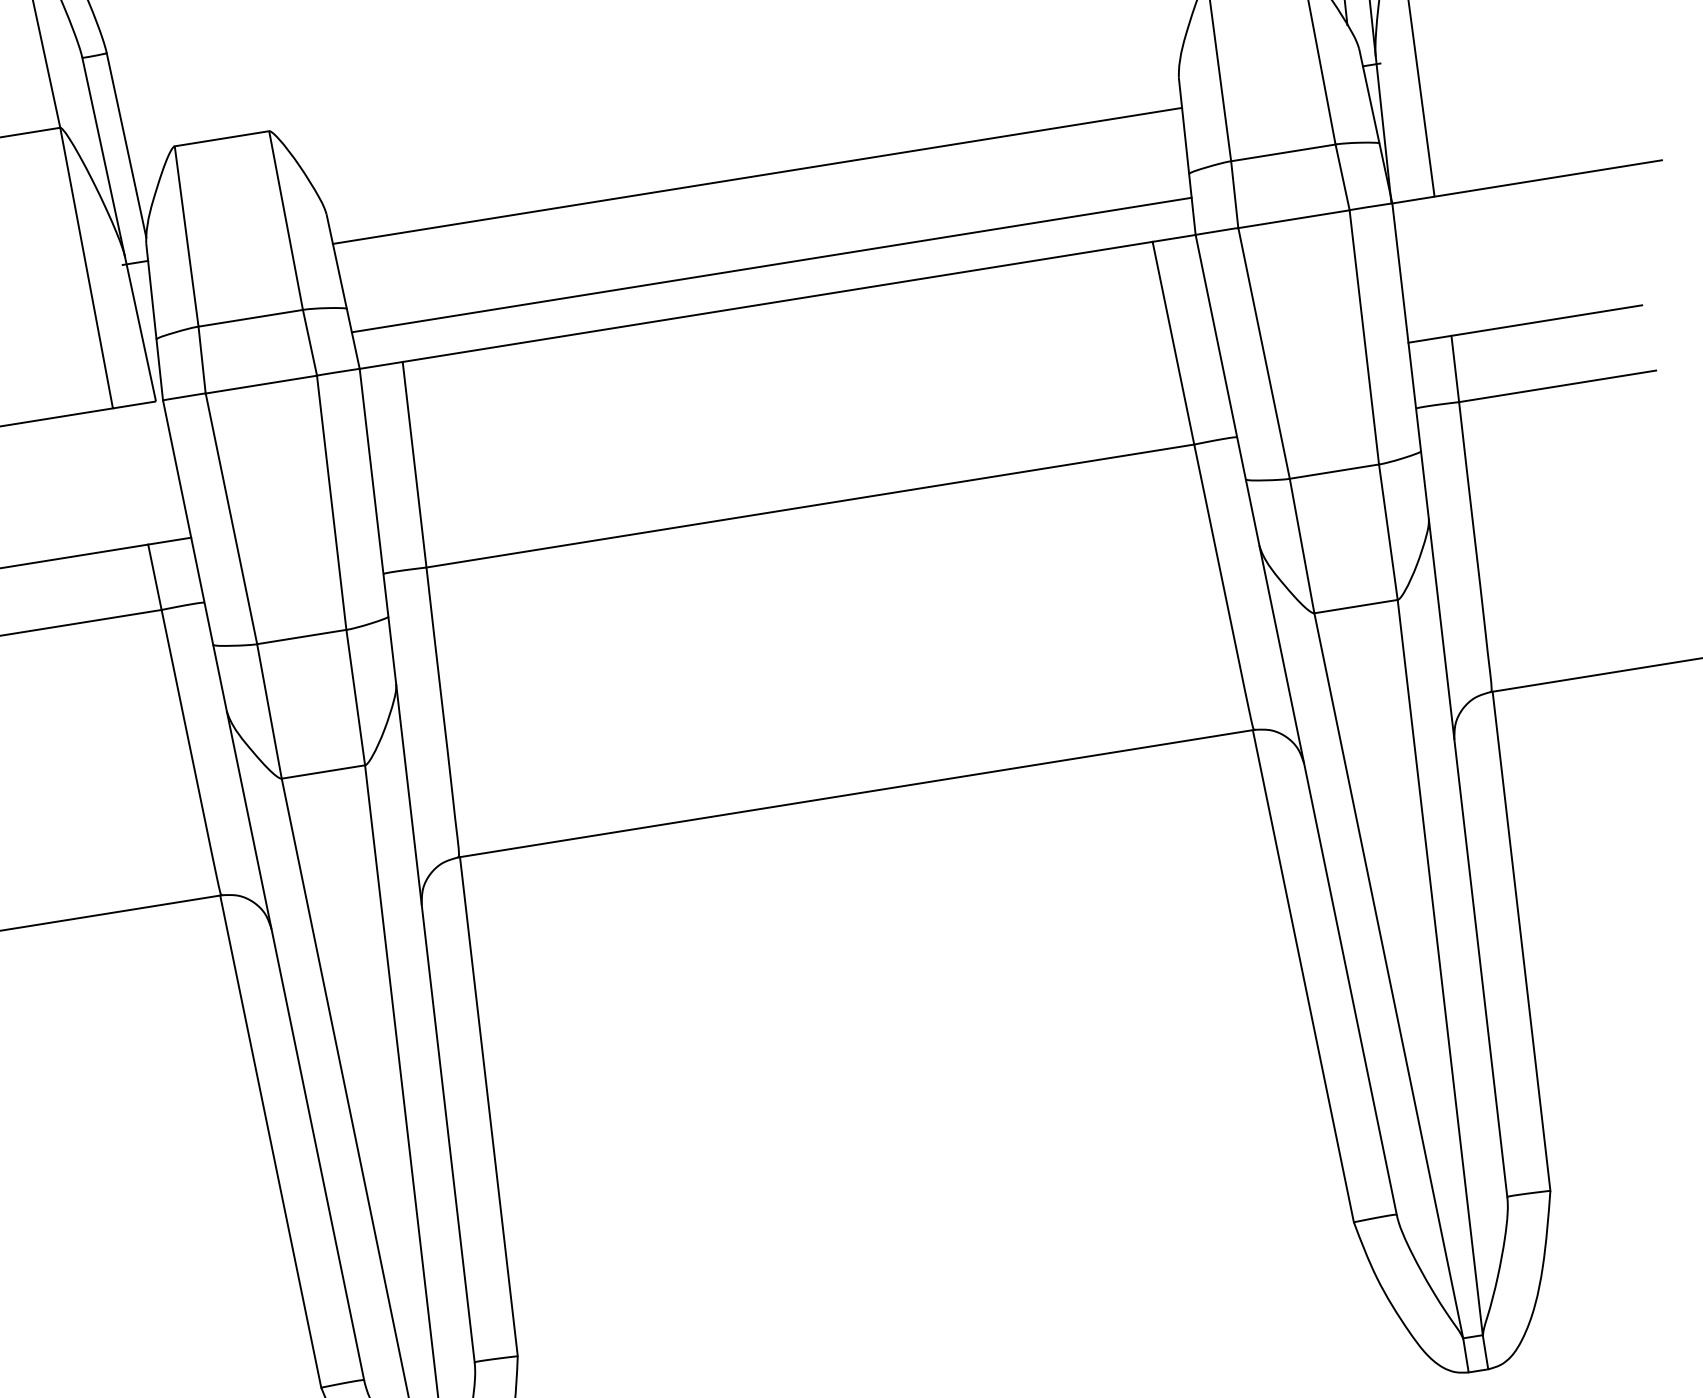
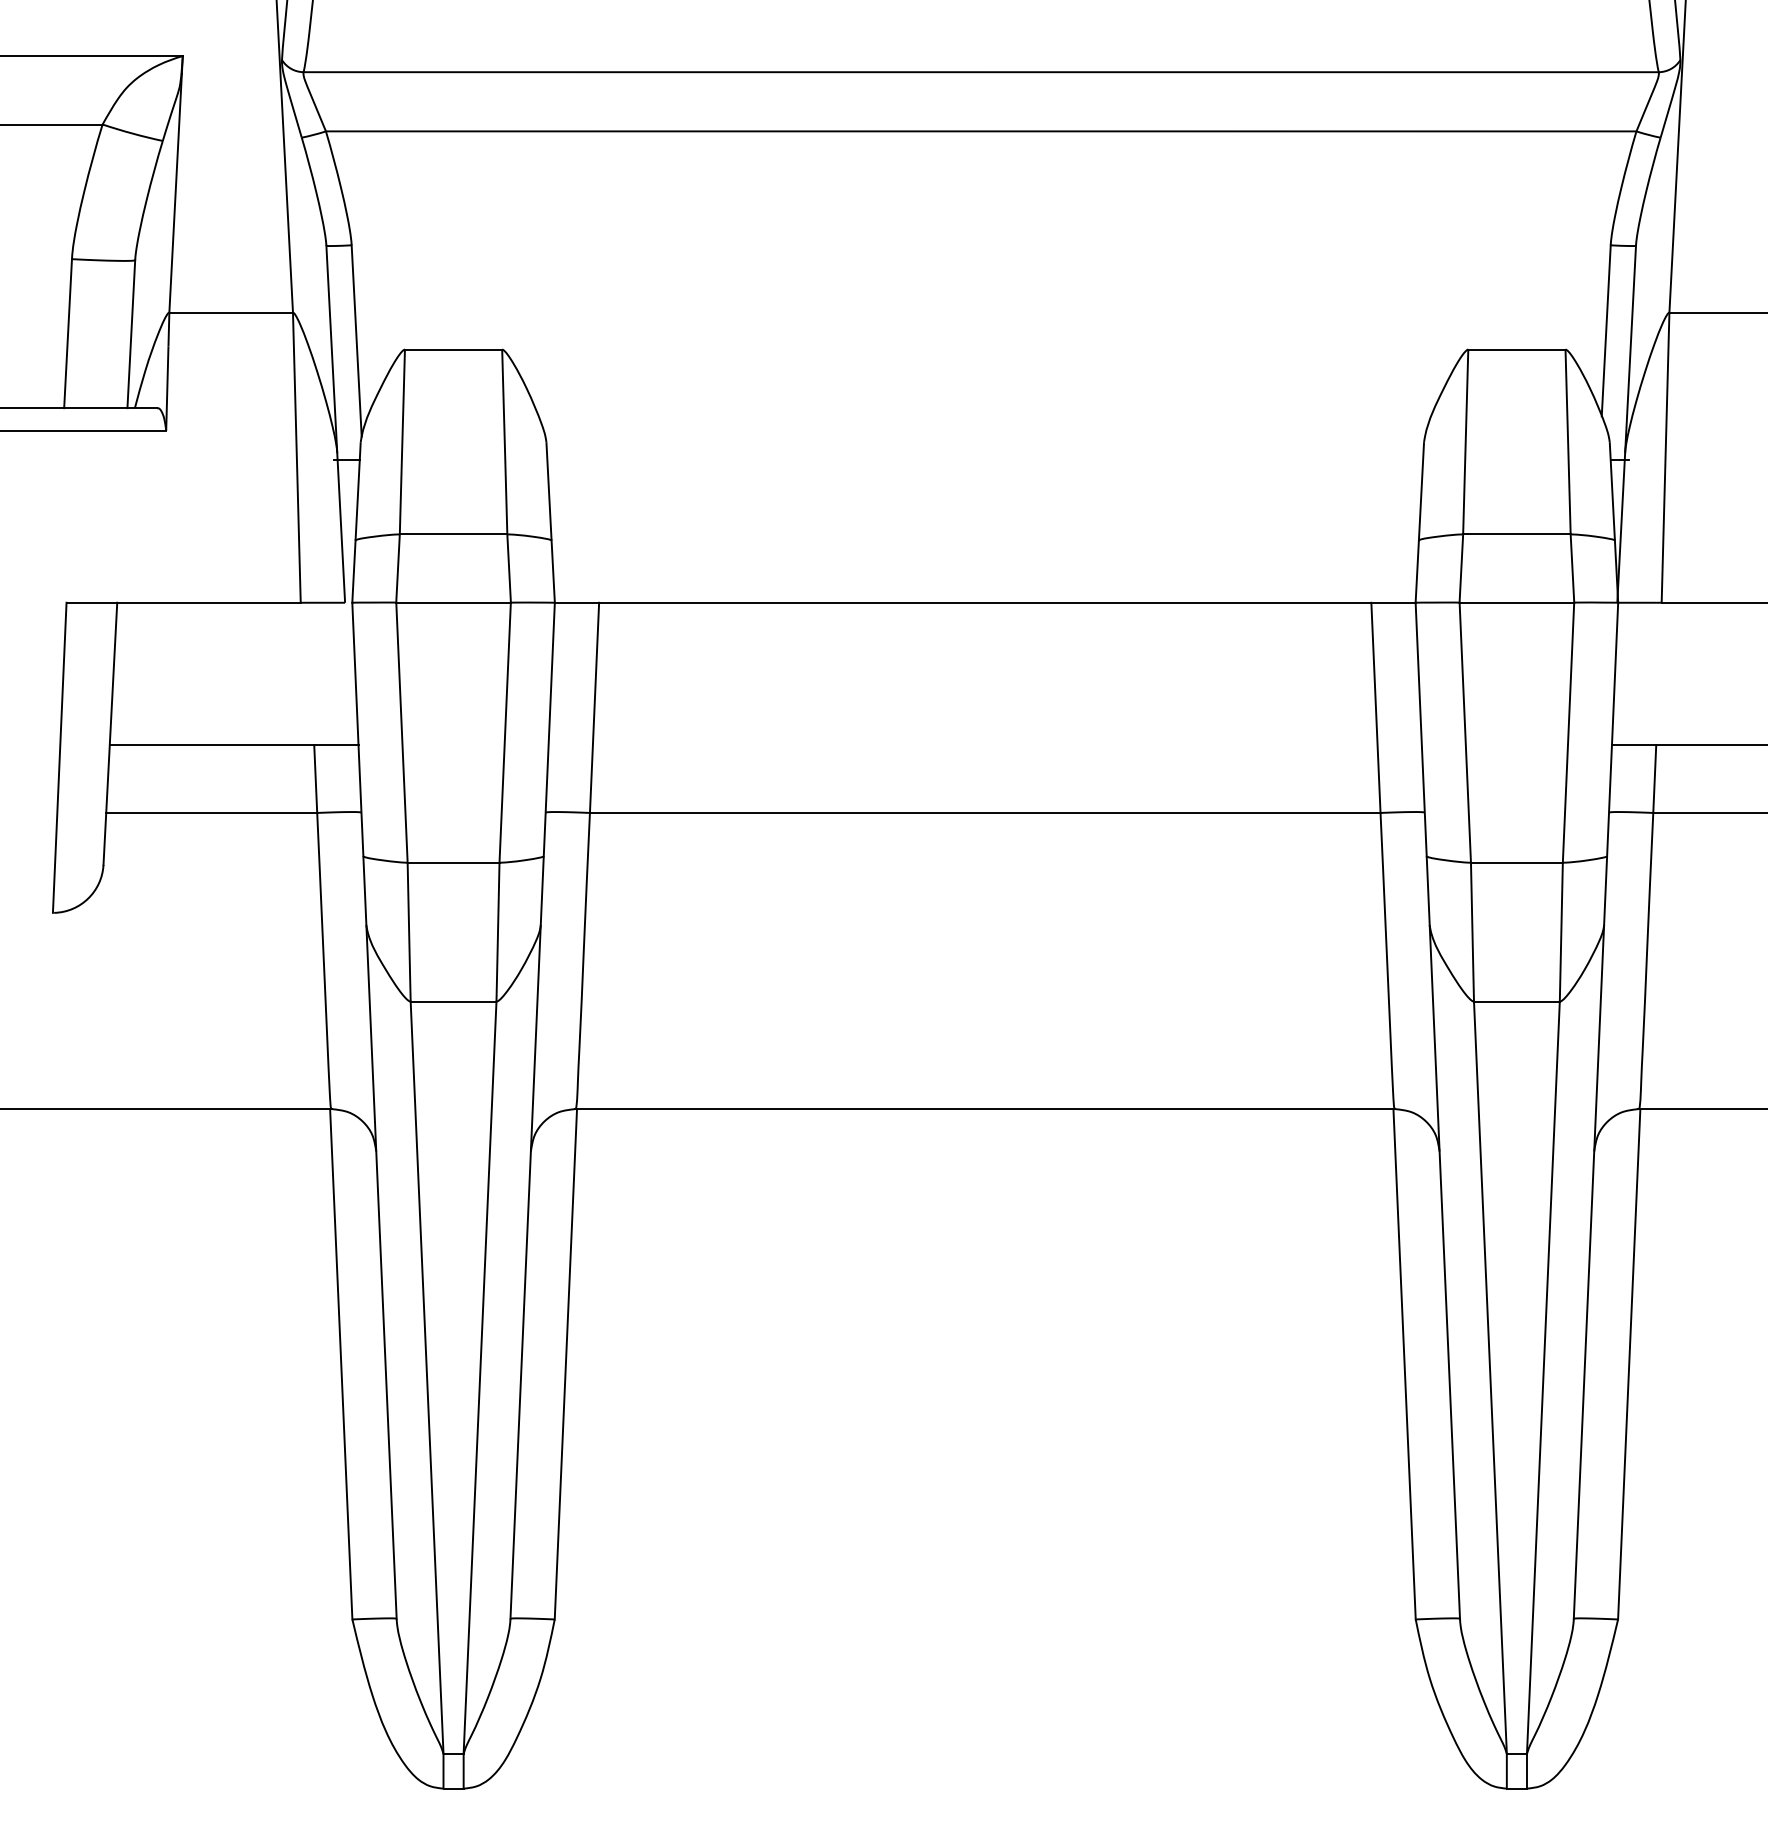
line: (757, 176) -> (985, 473), removed
line: (771, 264) -> (984, 564), removed

